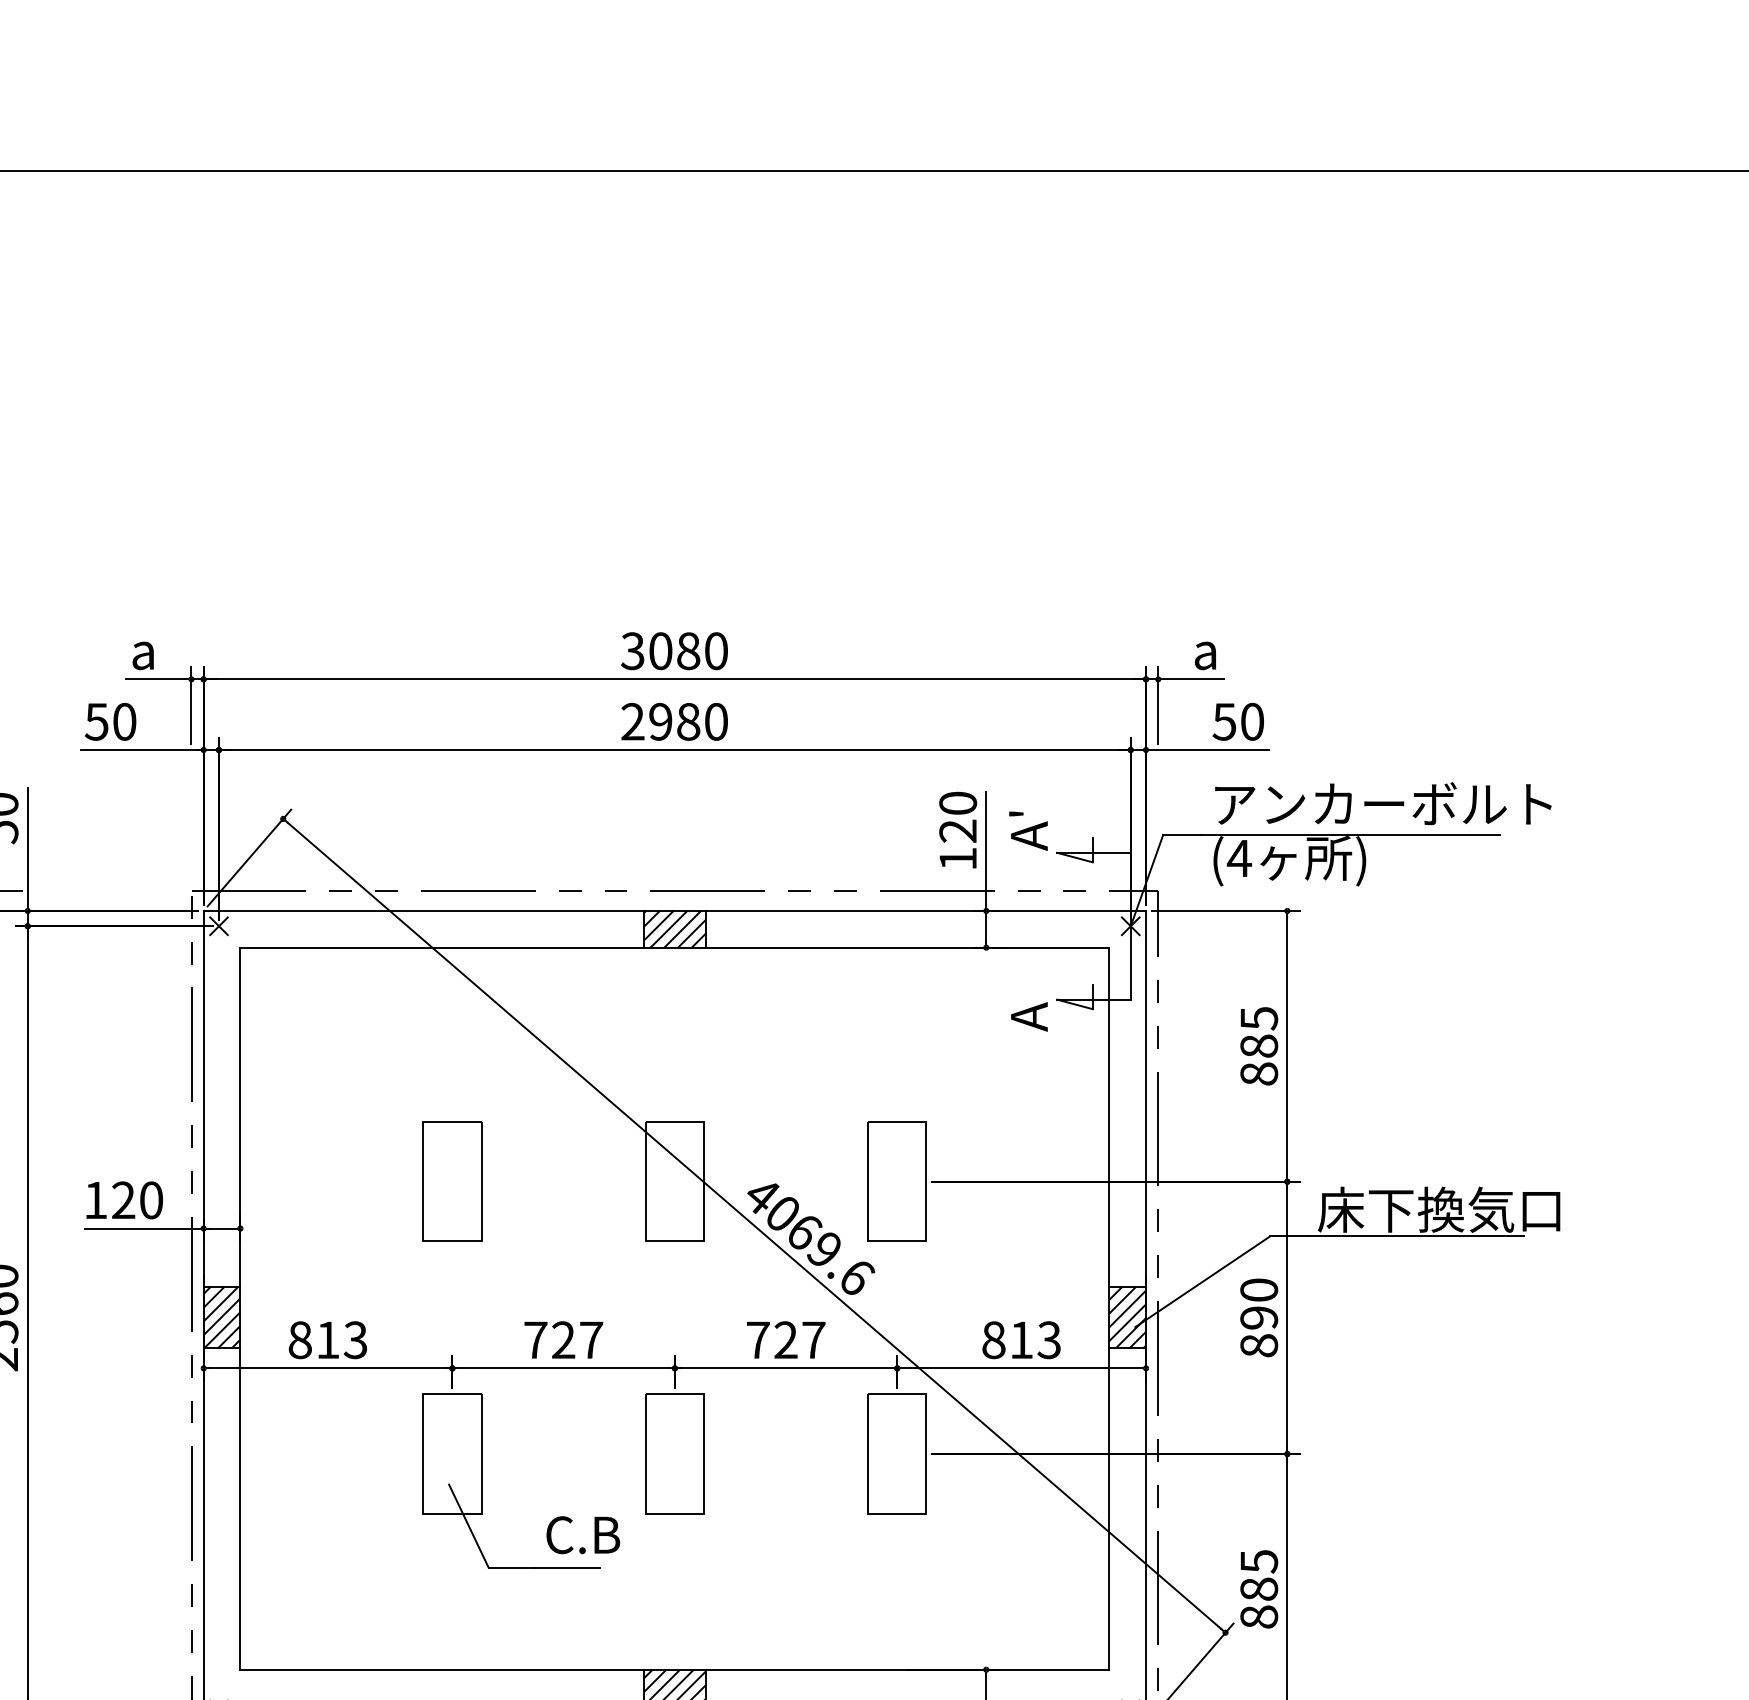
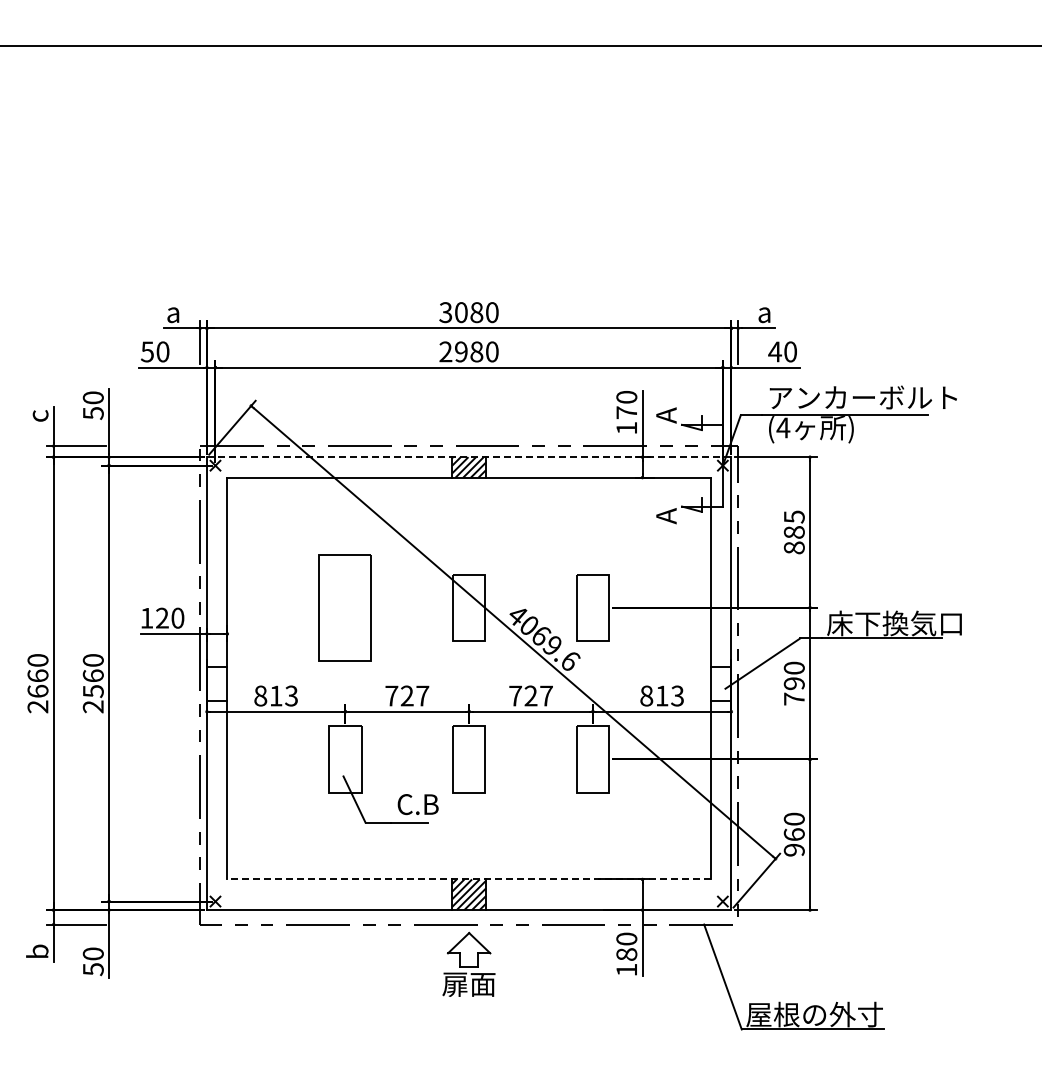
text: (1225, 721) -> (775, 351), 50 -> 40
text: (1016, 814) -> (659, 403), A' -> A
text: (957, 830) -> (626, 412), 120 -> 170
line: (673, 911) -> (468, 457), solid -> dashed
part: (452, 1181) -> (345, 607), size x1.6
hatch: (220, 1317) -> (216, 683), removed
hatch: (1126, 1317) -> (720, 683), removed
text: (1257, 1344) -> (793, 698), 890 -> 790
text: (1257, 1588) -> (793, 834), 885 -> 960
line: (675, 1669) -> (469, 879), solid -> dashed

